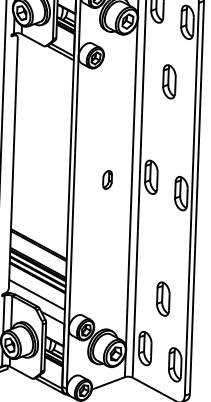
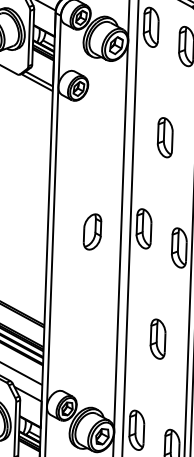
part: (169, 81) -> (165, 137), moved
part: (107, 179) -> (92, 231), size x1.67
part: (163, 298) -> (158, 338), moved

